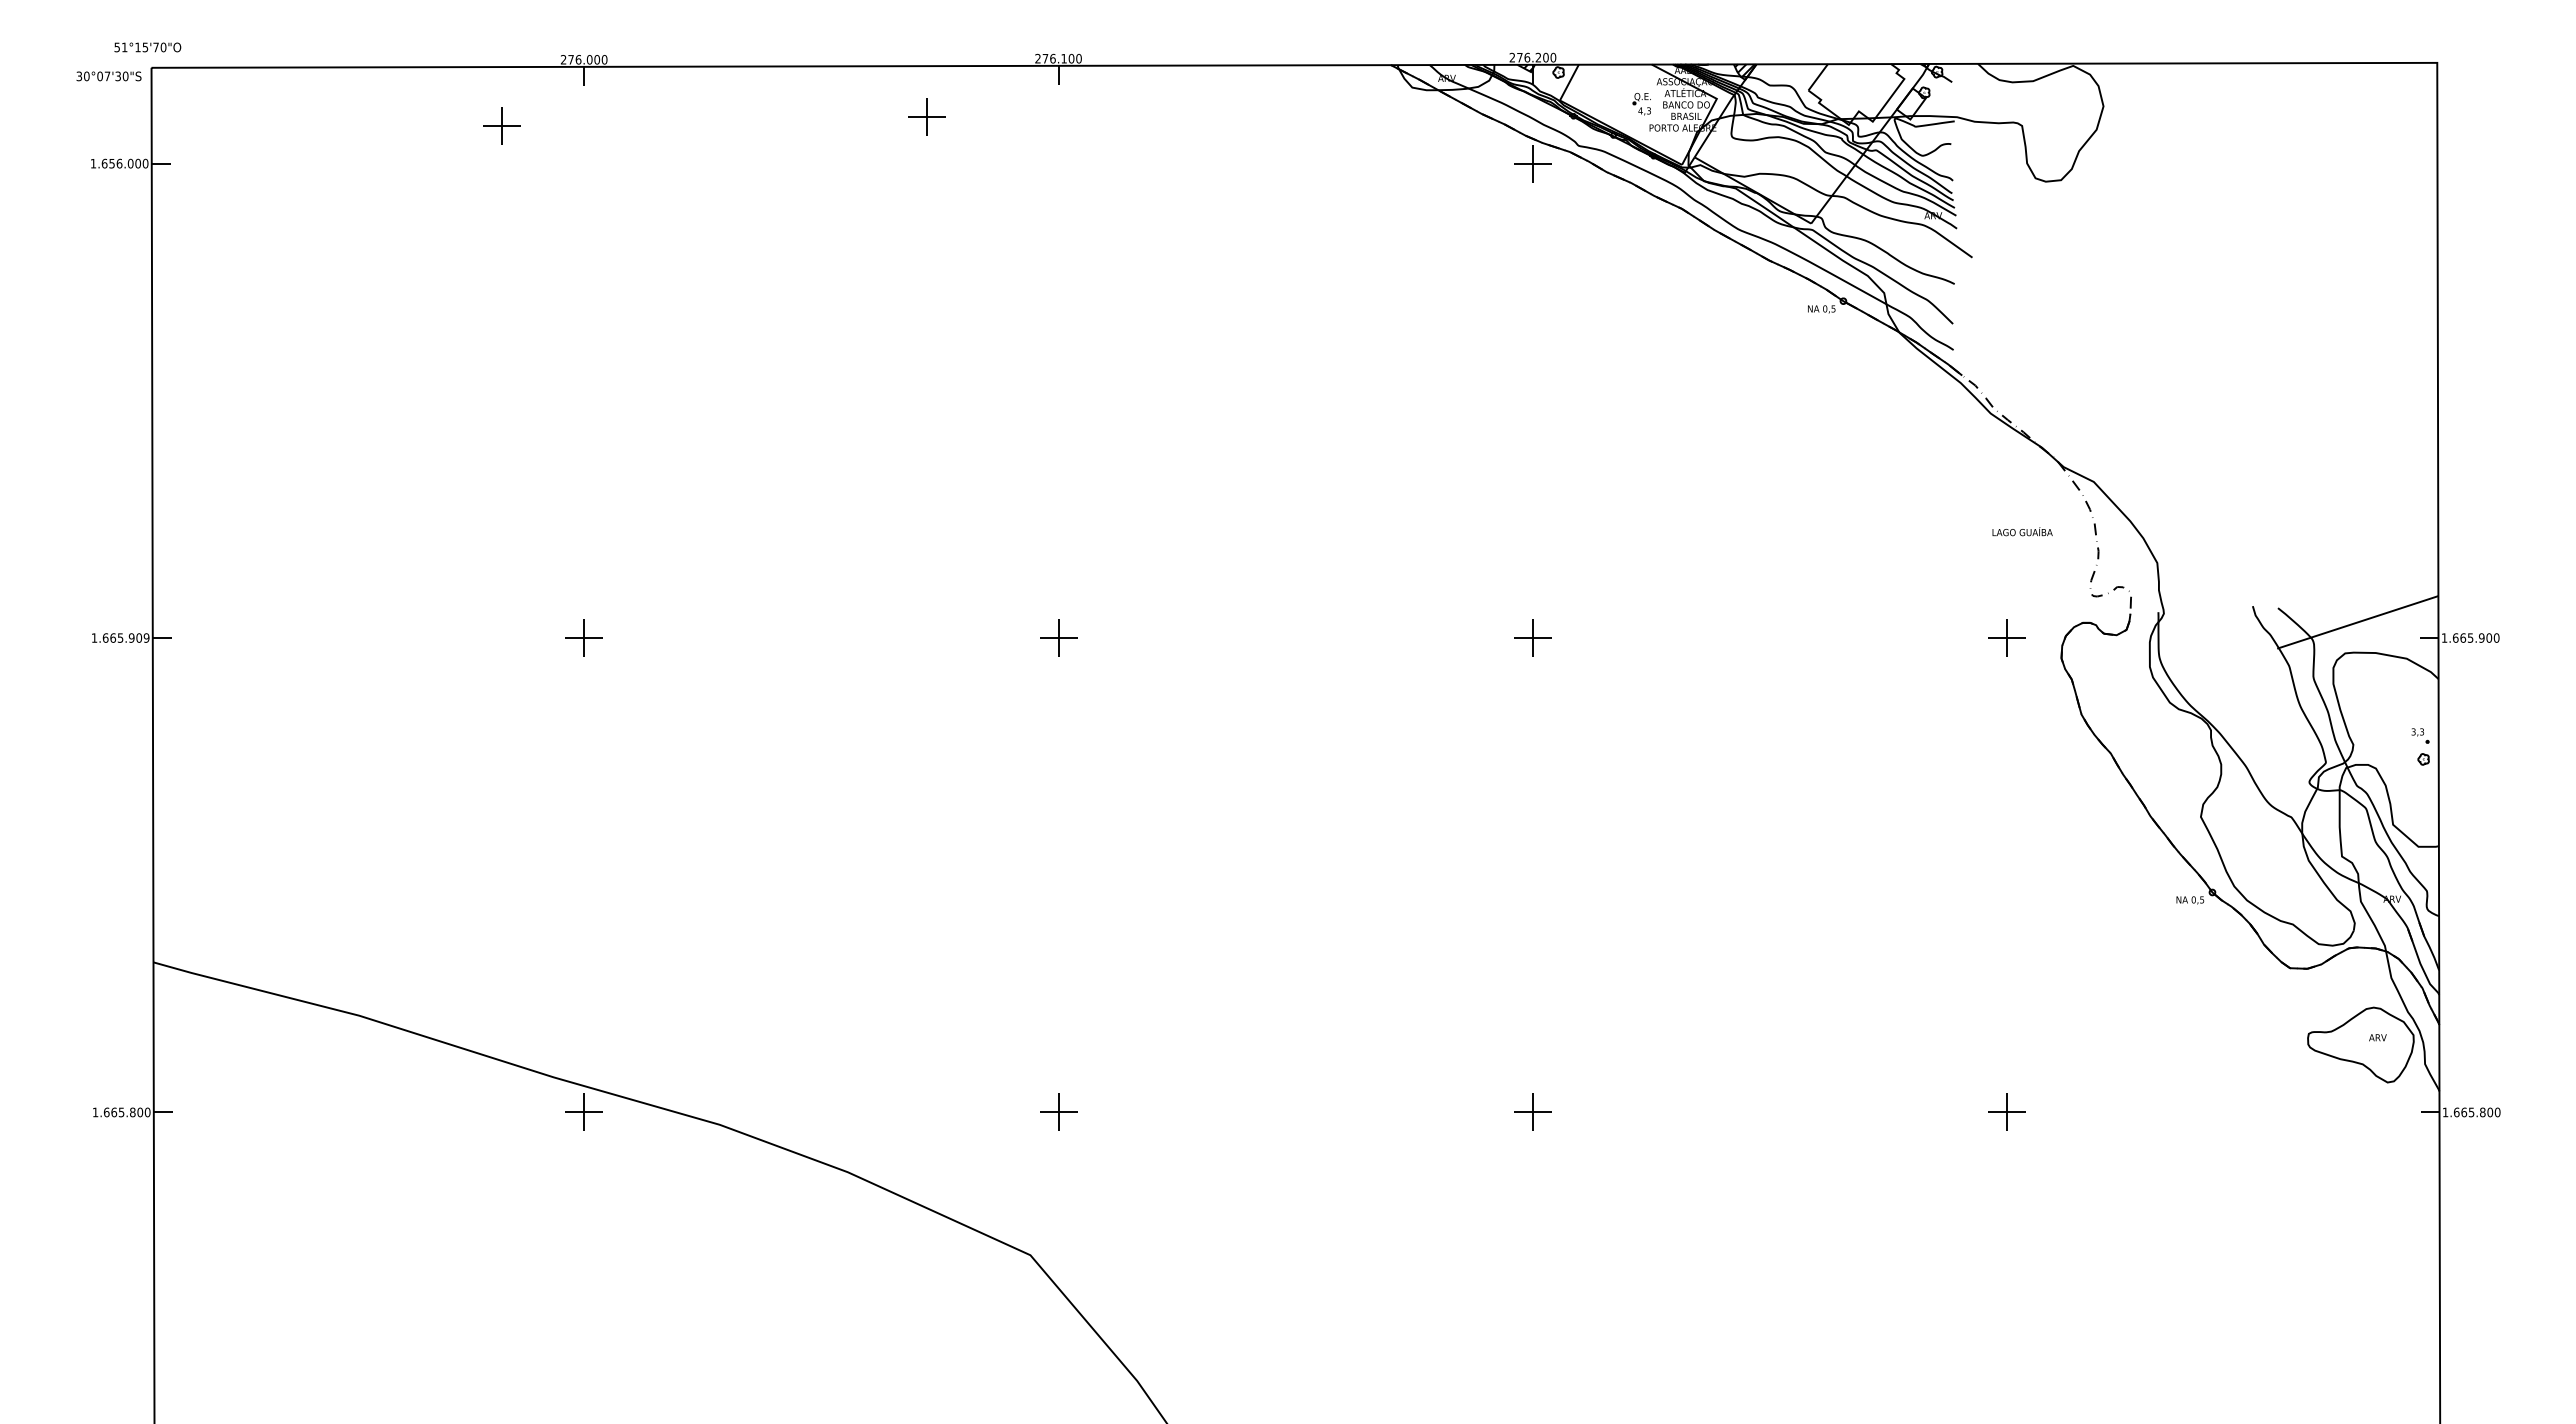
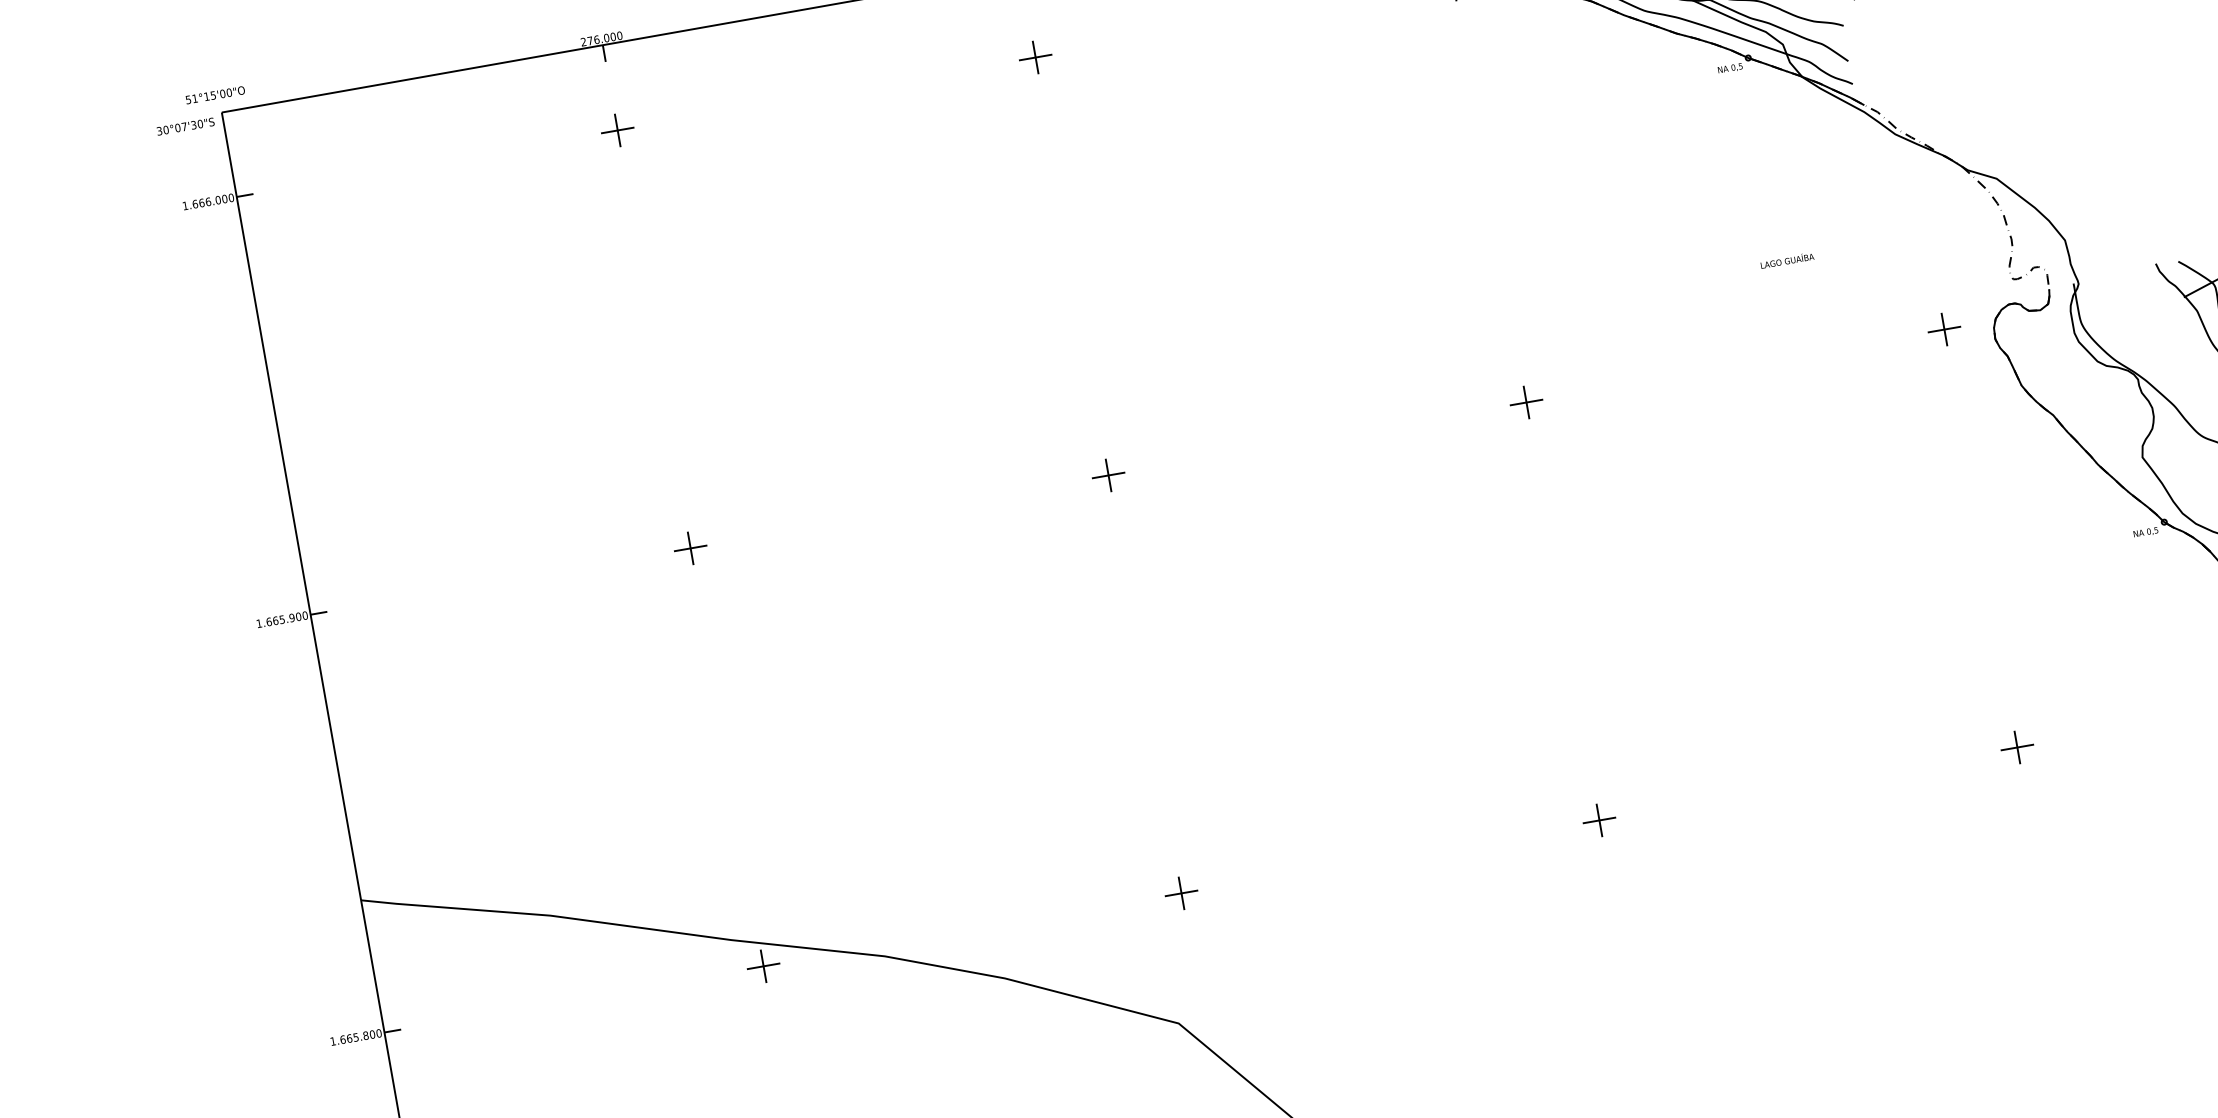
text: (155, 47) -> (222, 94), 51°15'70"O -> 51°15'00"O
part: (926, 116) -> (1035, 57), moved
part: (501, 125) -> (617, 130), moved
text: (111, 163) -> (201, 202), 1.656.000 -> 1.666.000
text: (2022, 531) -> (1787, 260), moved
text: (146, 637) -> (305, 615), 1.665.909 -> 1.665.900

